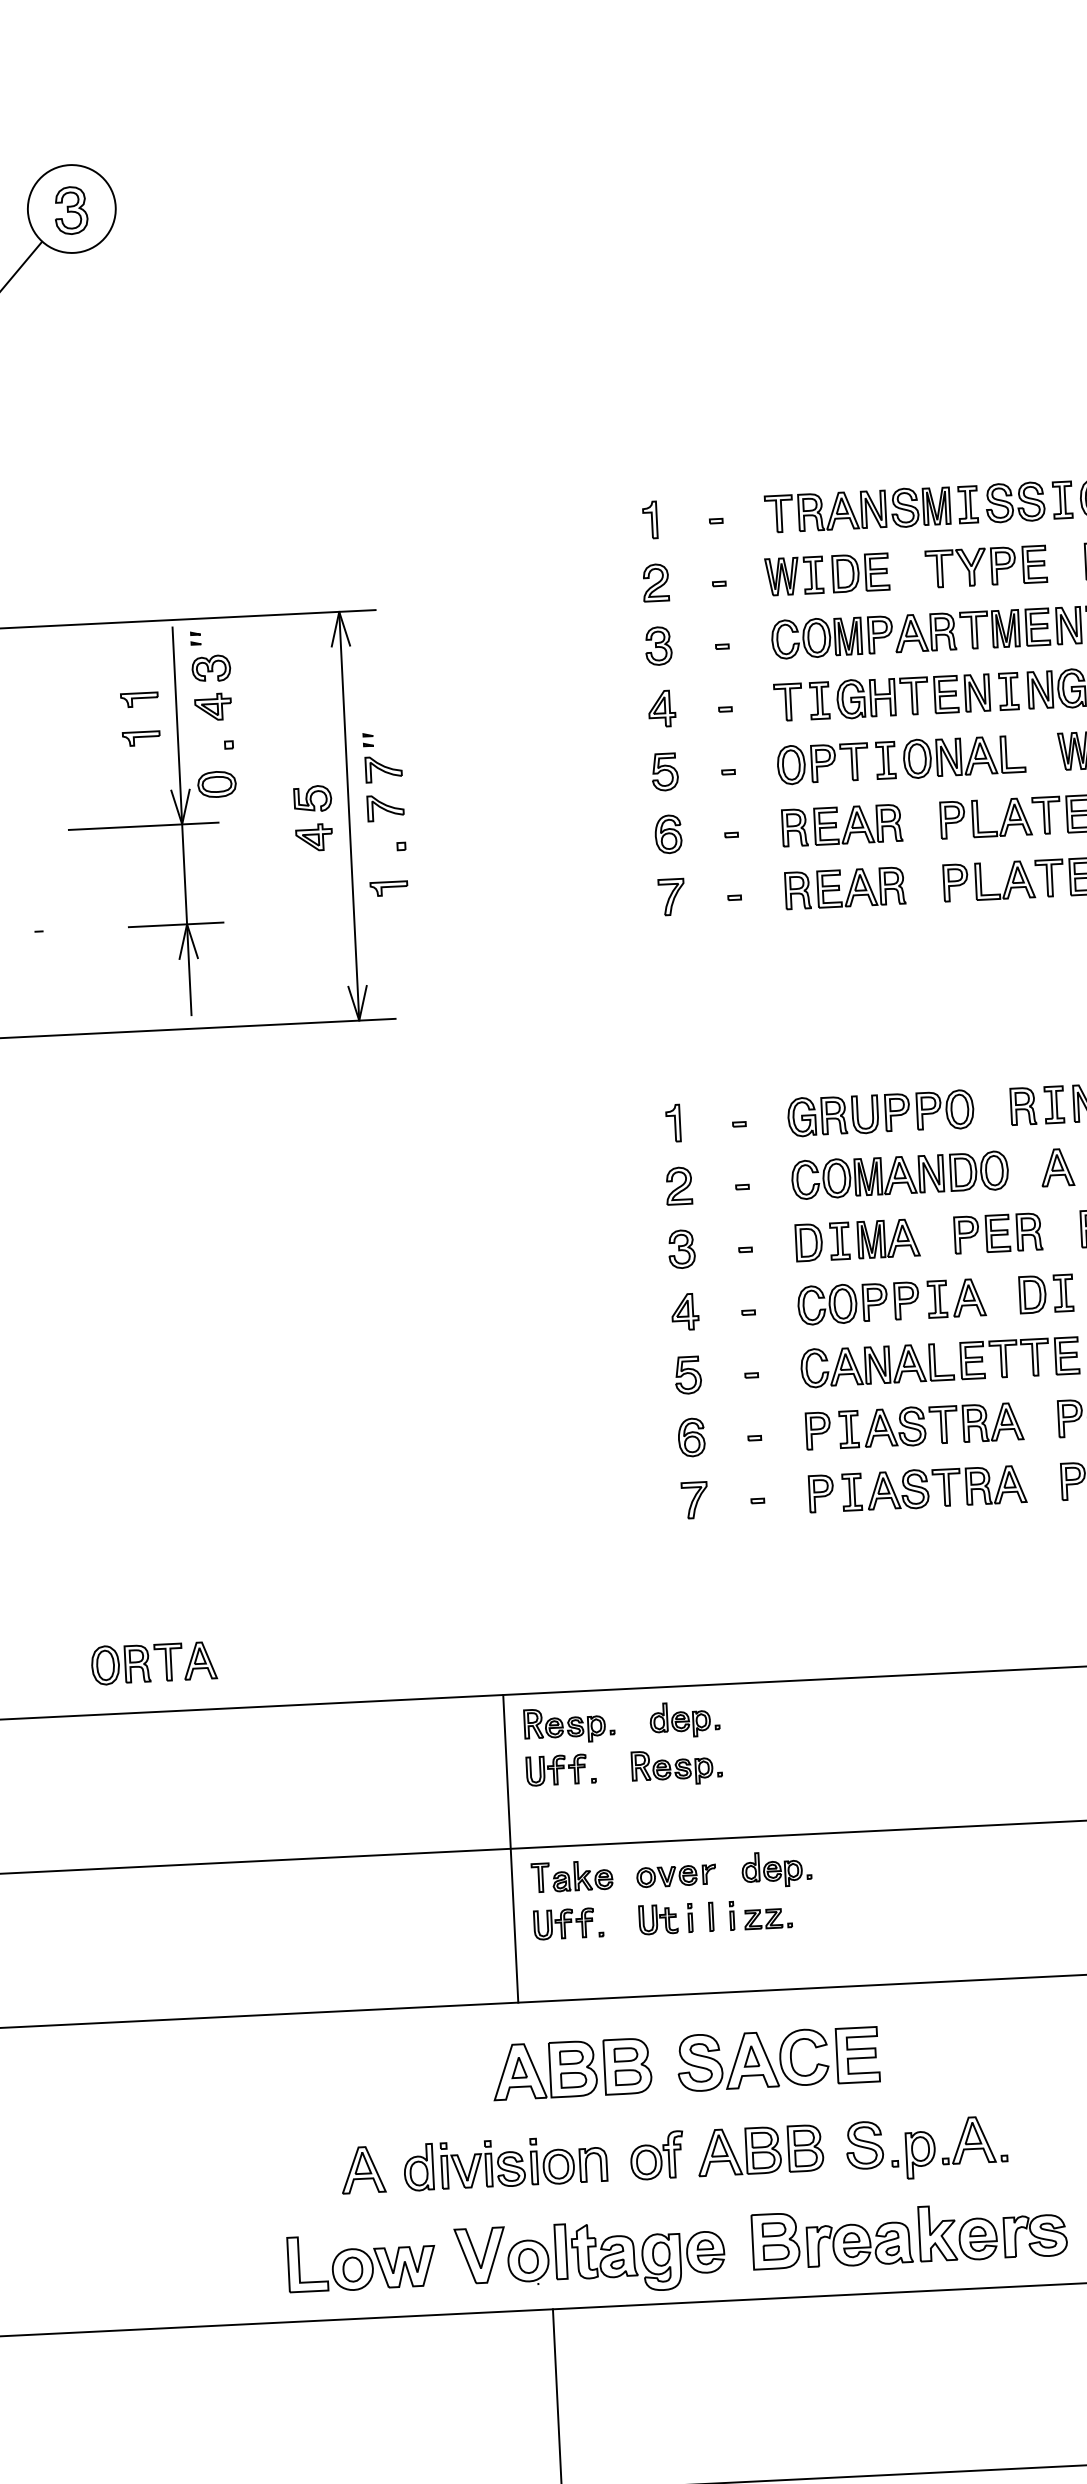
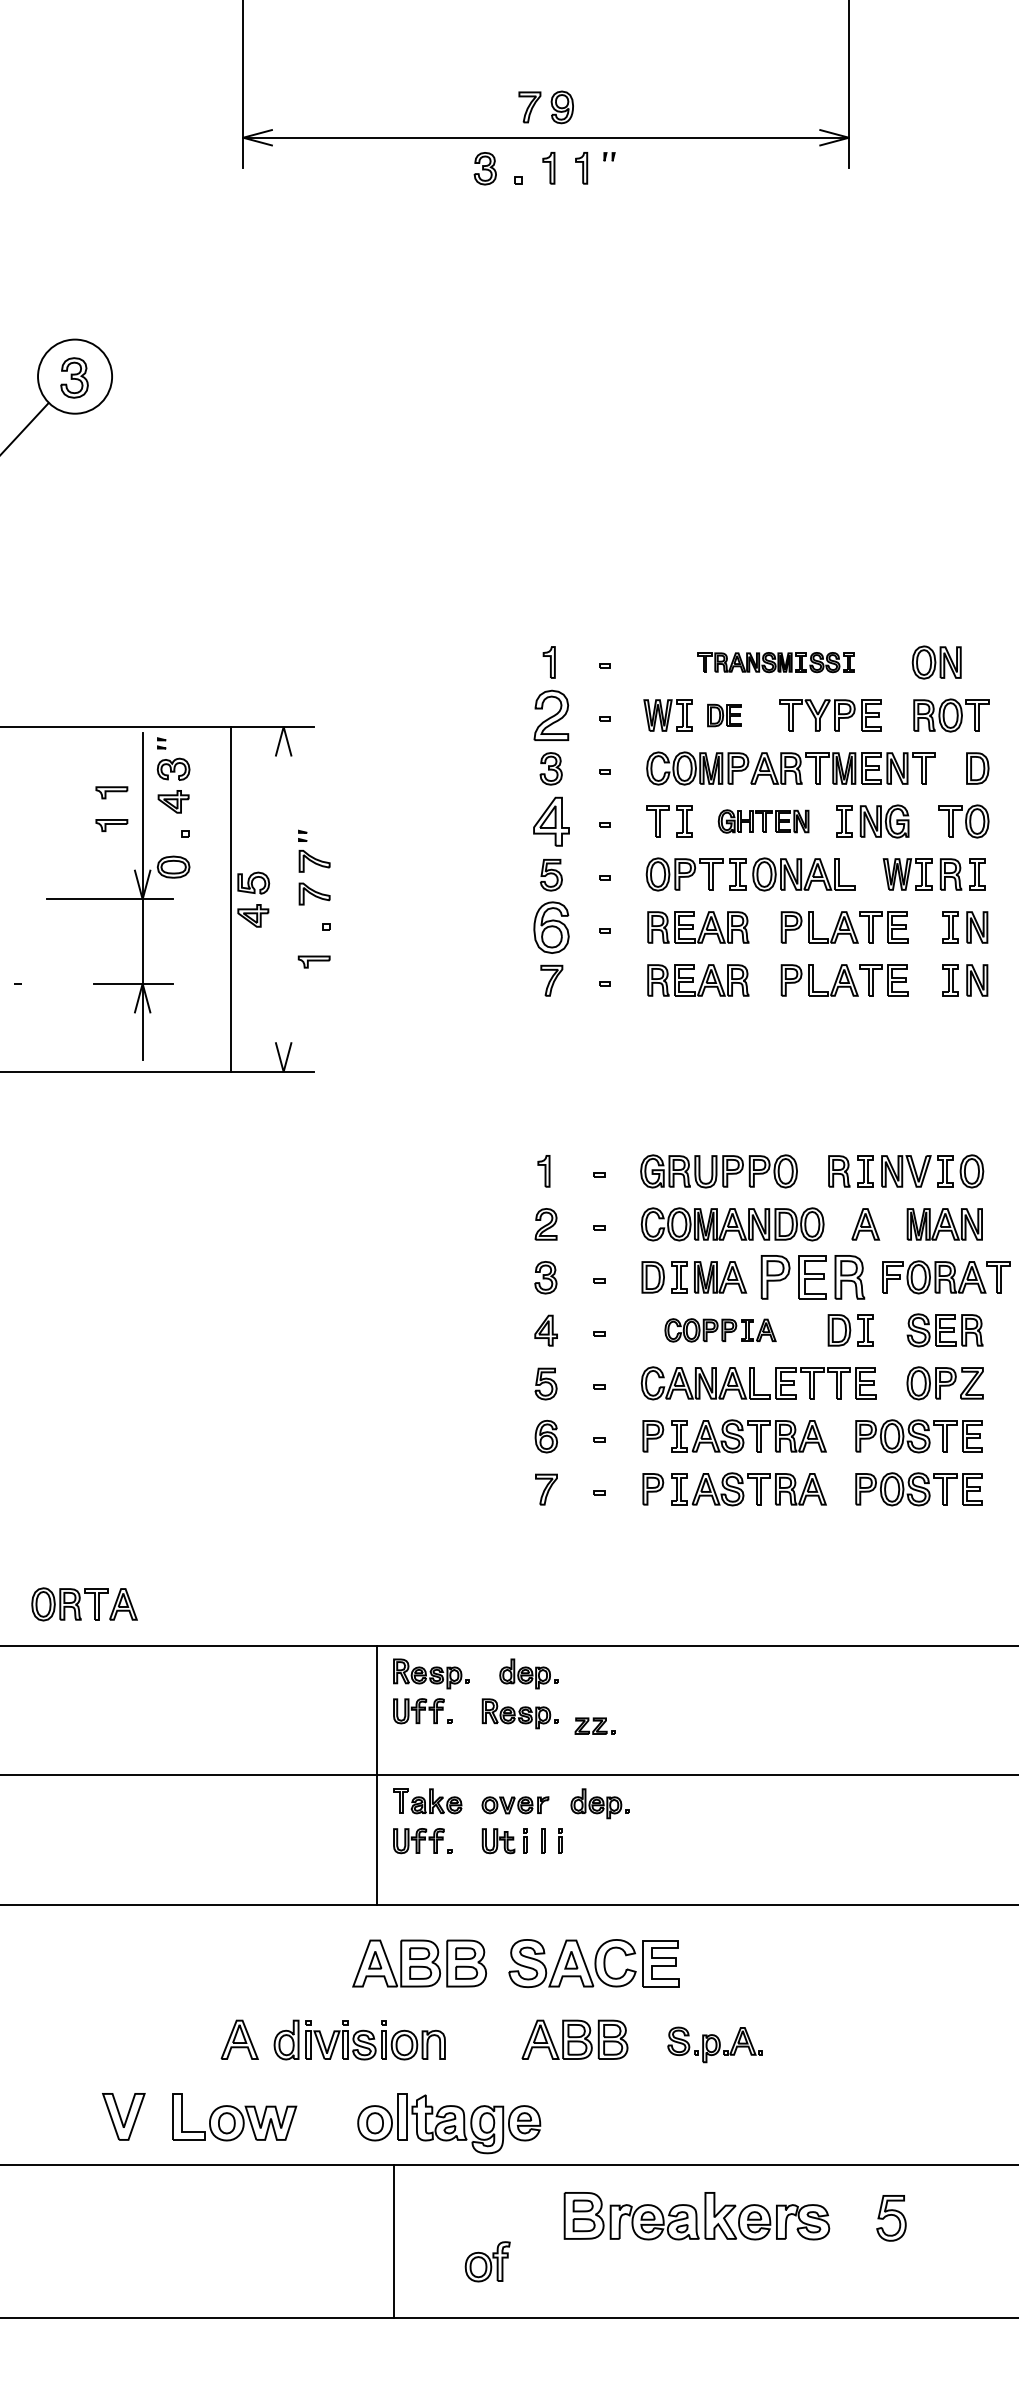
part: (918, 507) -> (775, 662), size x0.6
part: (860, 572) -> (724, 715), size x0.7
part: (655, 582) -> (551, 715), size x1.6
part: (913, 696) -> (763, 821), size x0.7
part: (662, 708) -> (551, 821), size x1.6
line: (349, 815) -> (230, 898), moved
part: (668, 834) -> (551, 927), size x1.6
part: (997, 1233) -> (812, 1277), size x1.4
part: (891, 1301) -> (720, 1330), size x0.7
part: (767, 1918) -> (594, 1725), moved
part: (927, 2147) -> (715, 2044), size x0.7
part: (656, 2155) -> (487, 2261), moved
part: (908, 2235) -> (696, 2216), moved
part: (480, 2255) -> (123, 2116), moved

